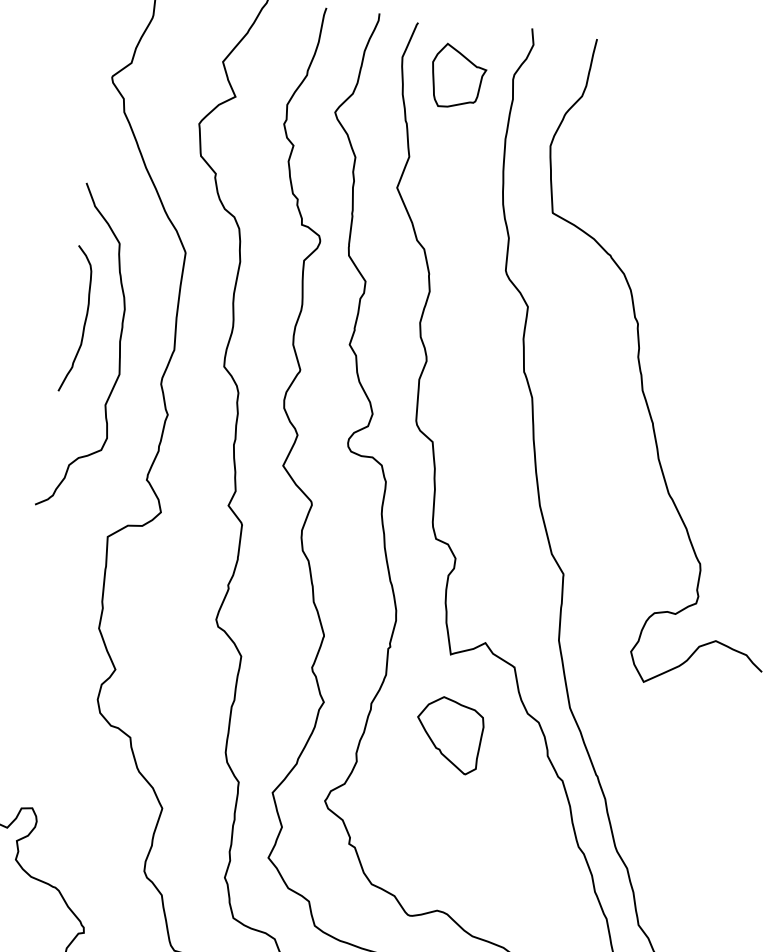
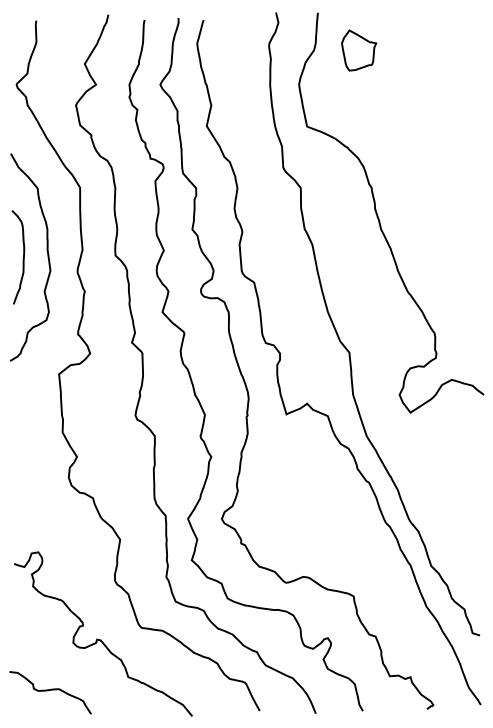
part: (458, 77) -> (359, 50), moved
curve: (83, 322) -> (22, 258), moved
part: (449, 733) -> (293, 464), removed

